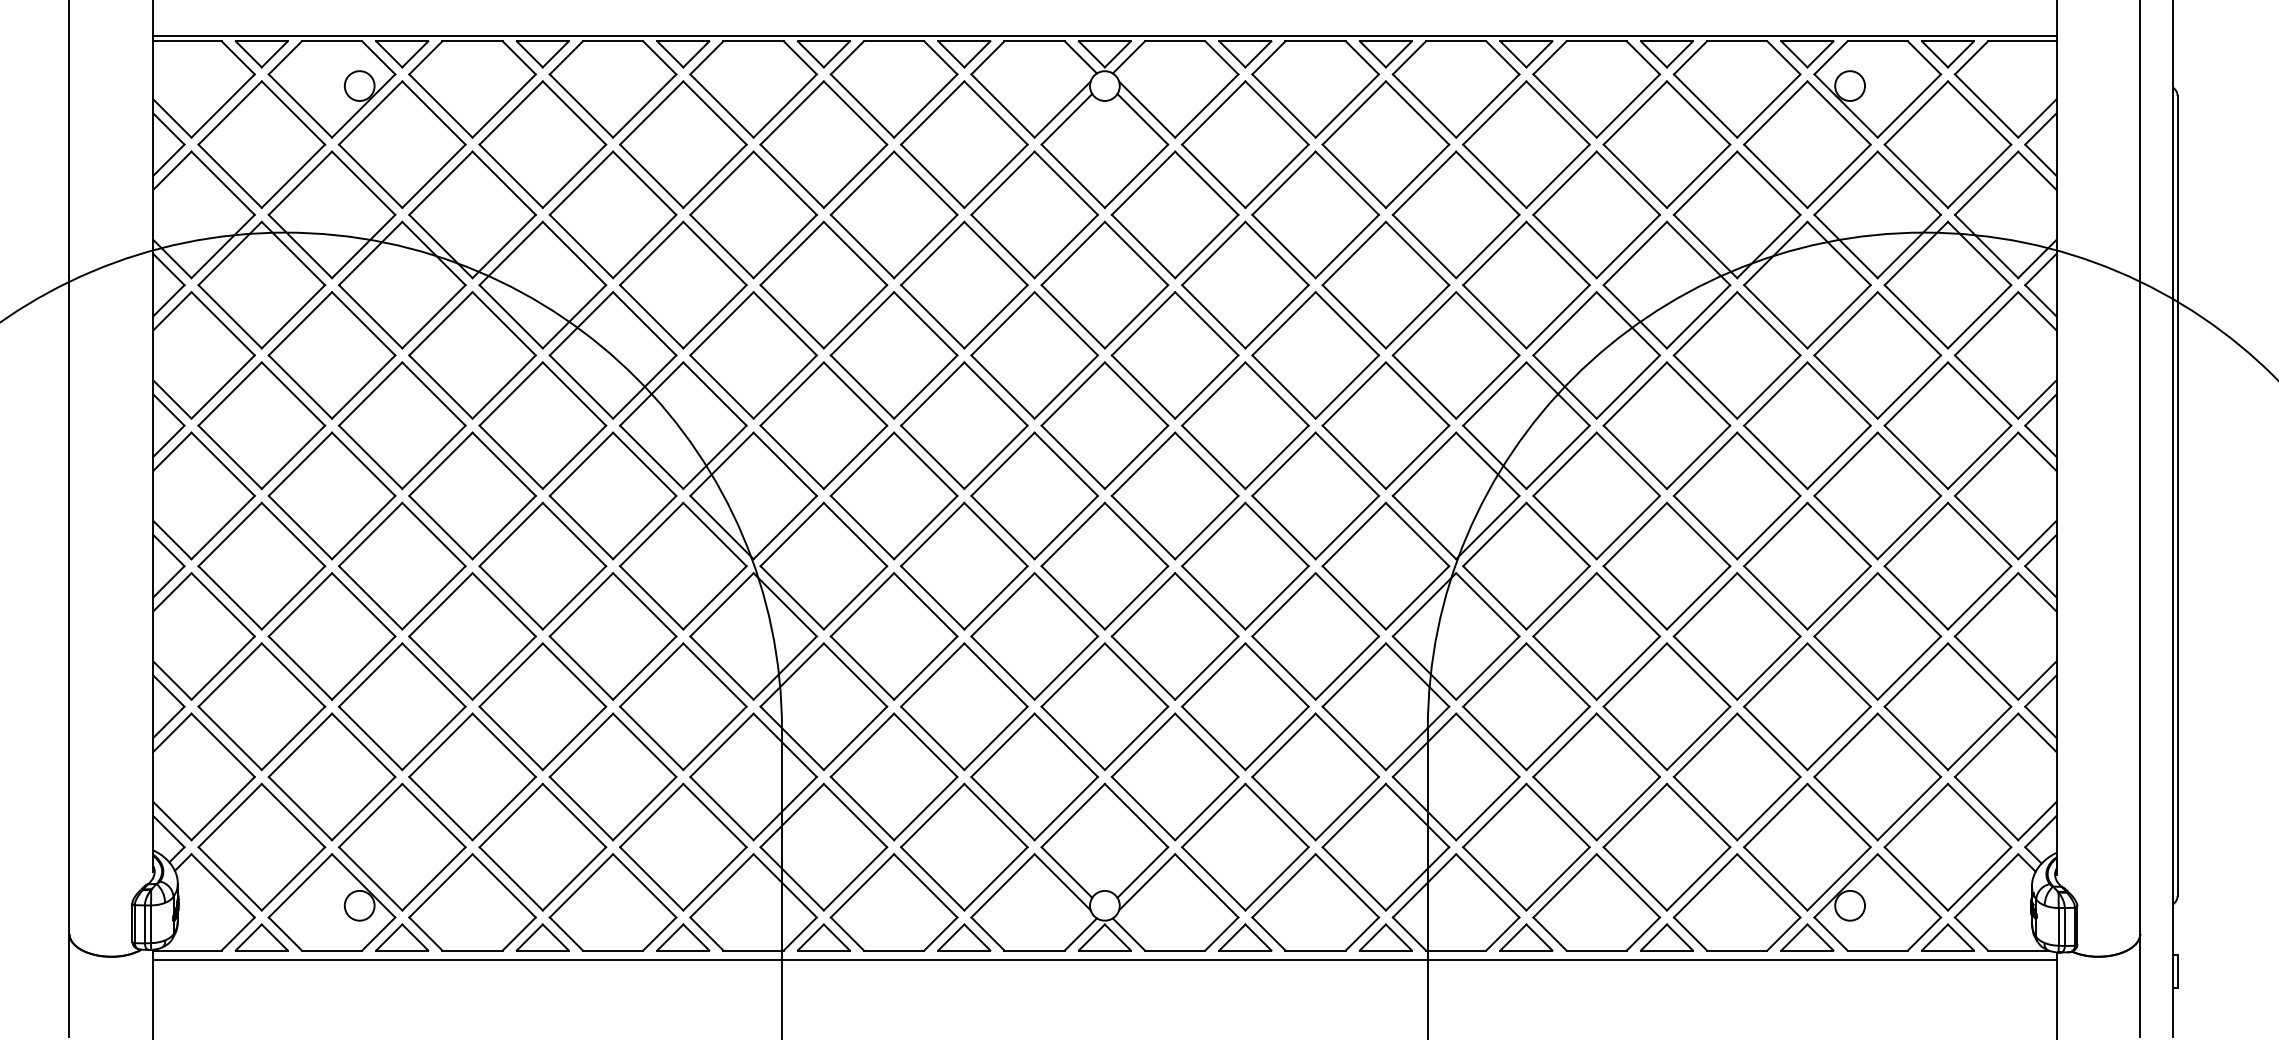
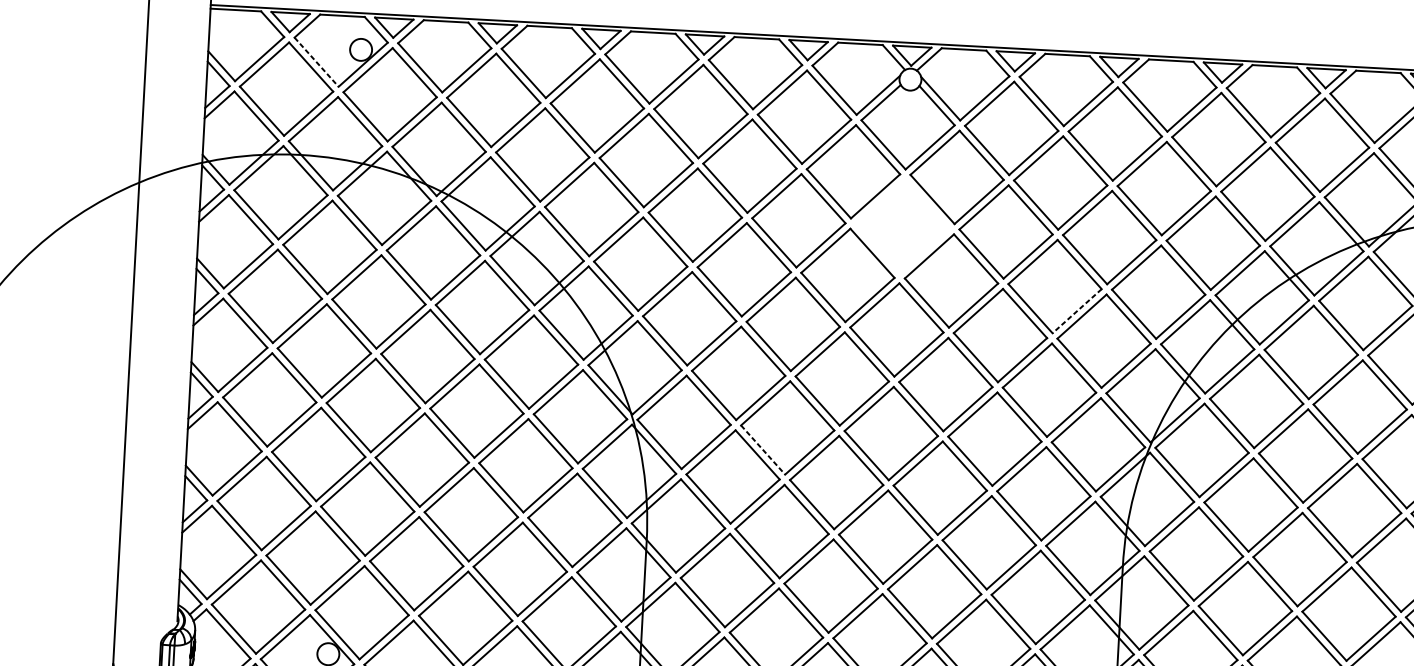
line: (300, 106) -> (316, 62), solid -> dashed
part: (1104, 284) -> (902, 225), removed
line: (1347, 387) -> (1077, 311), solid -> dashed
line: (932, 597) -> (762, 449), solid -> dashed

